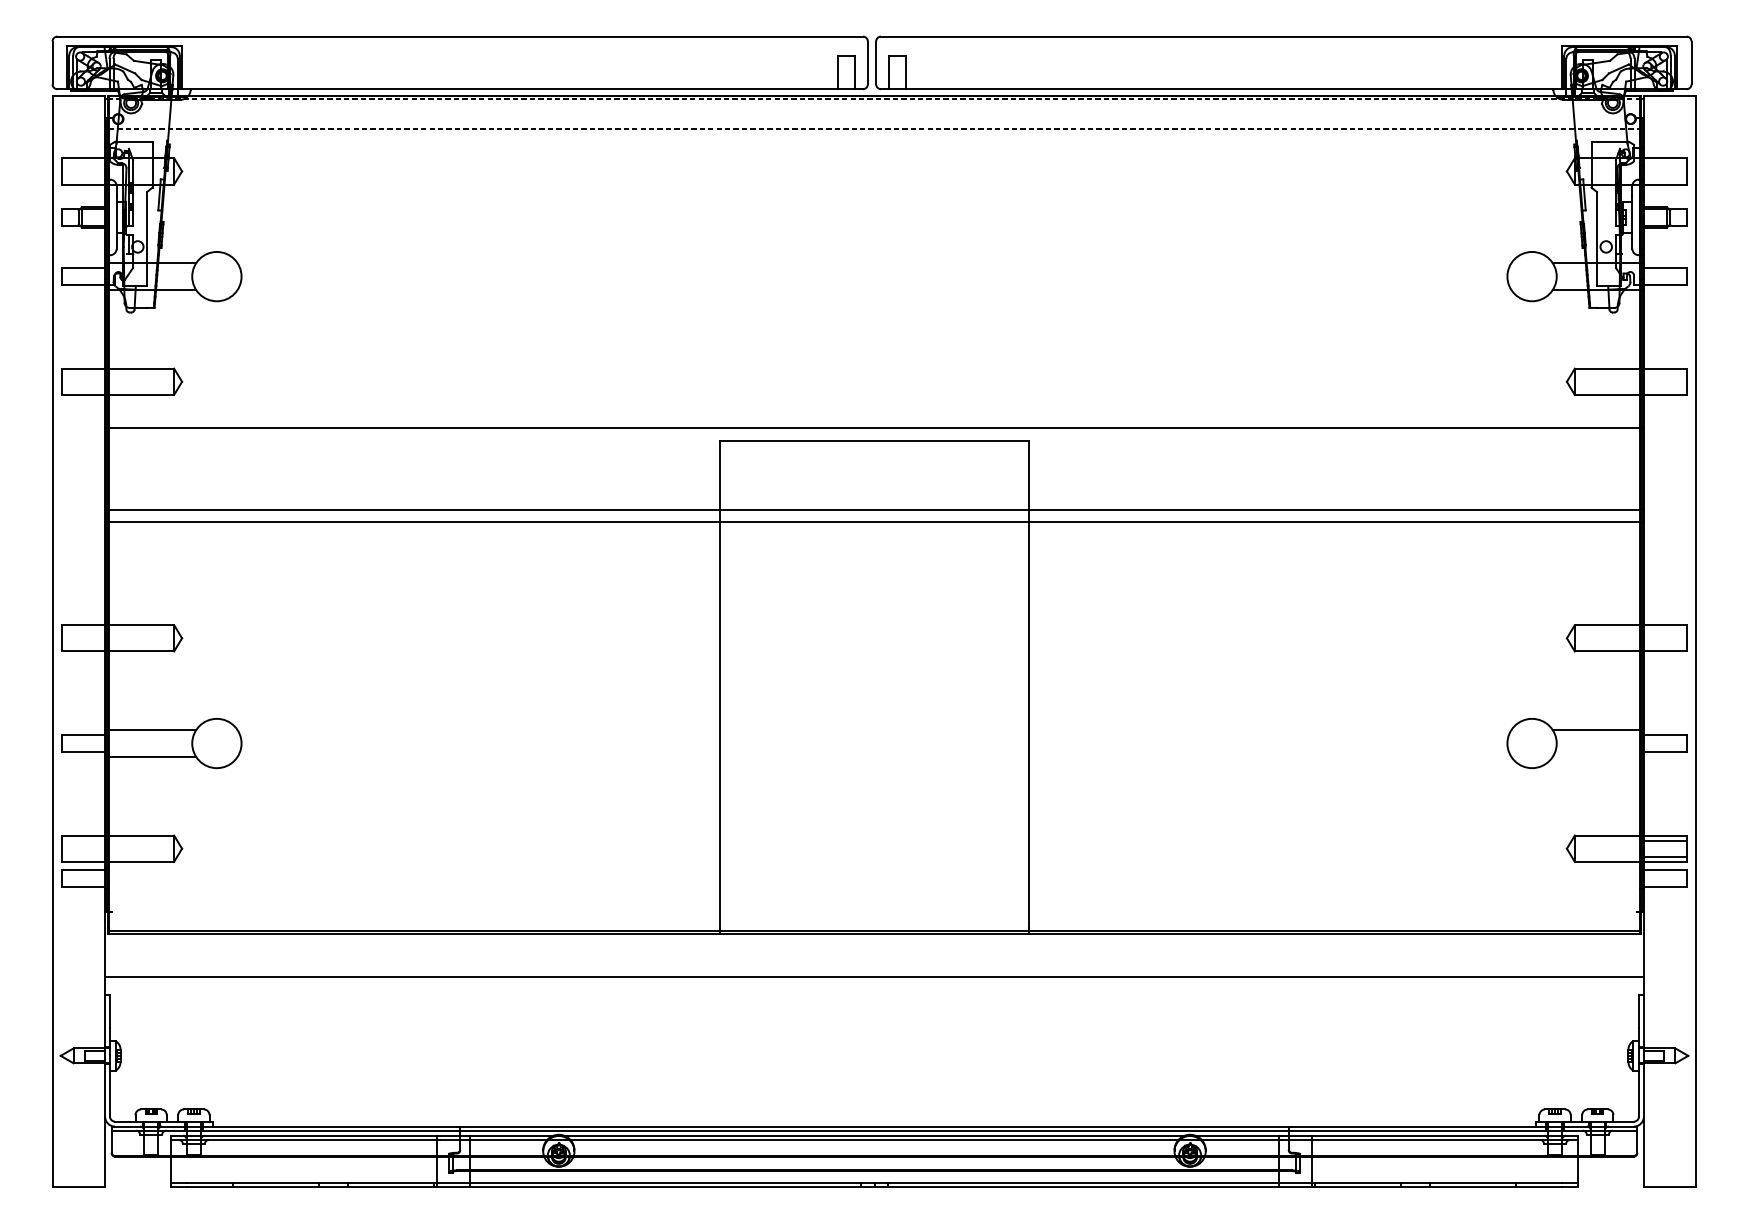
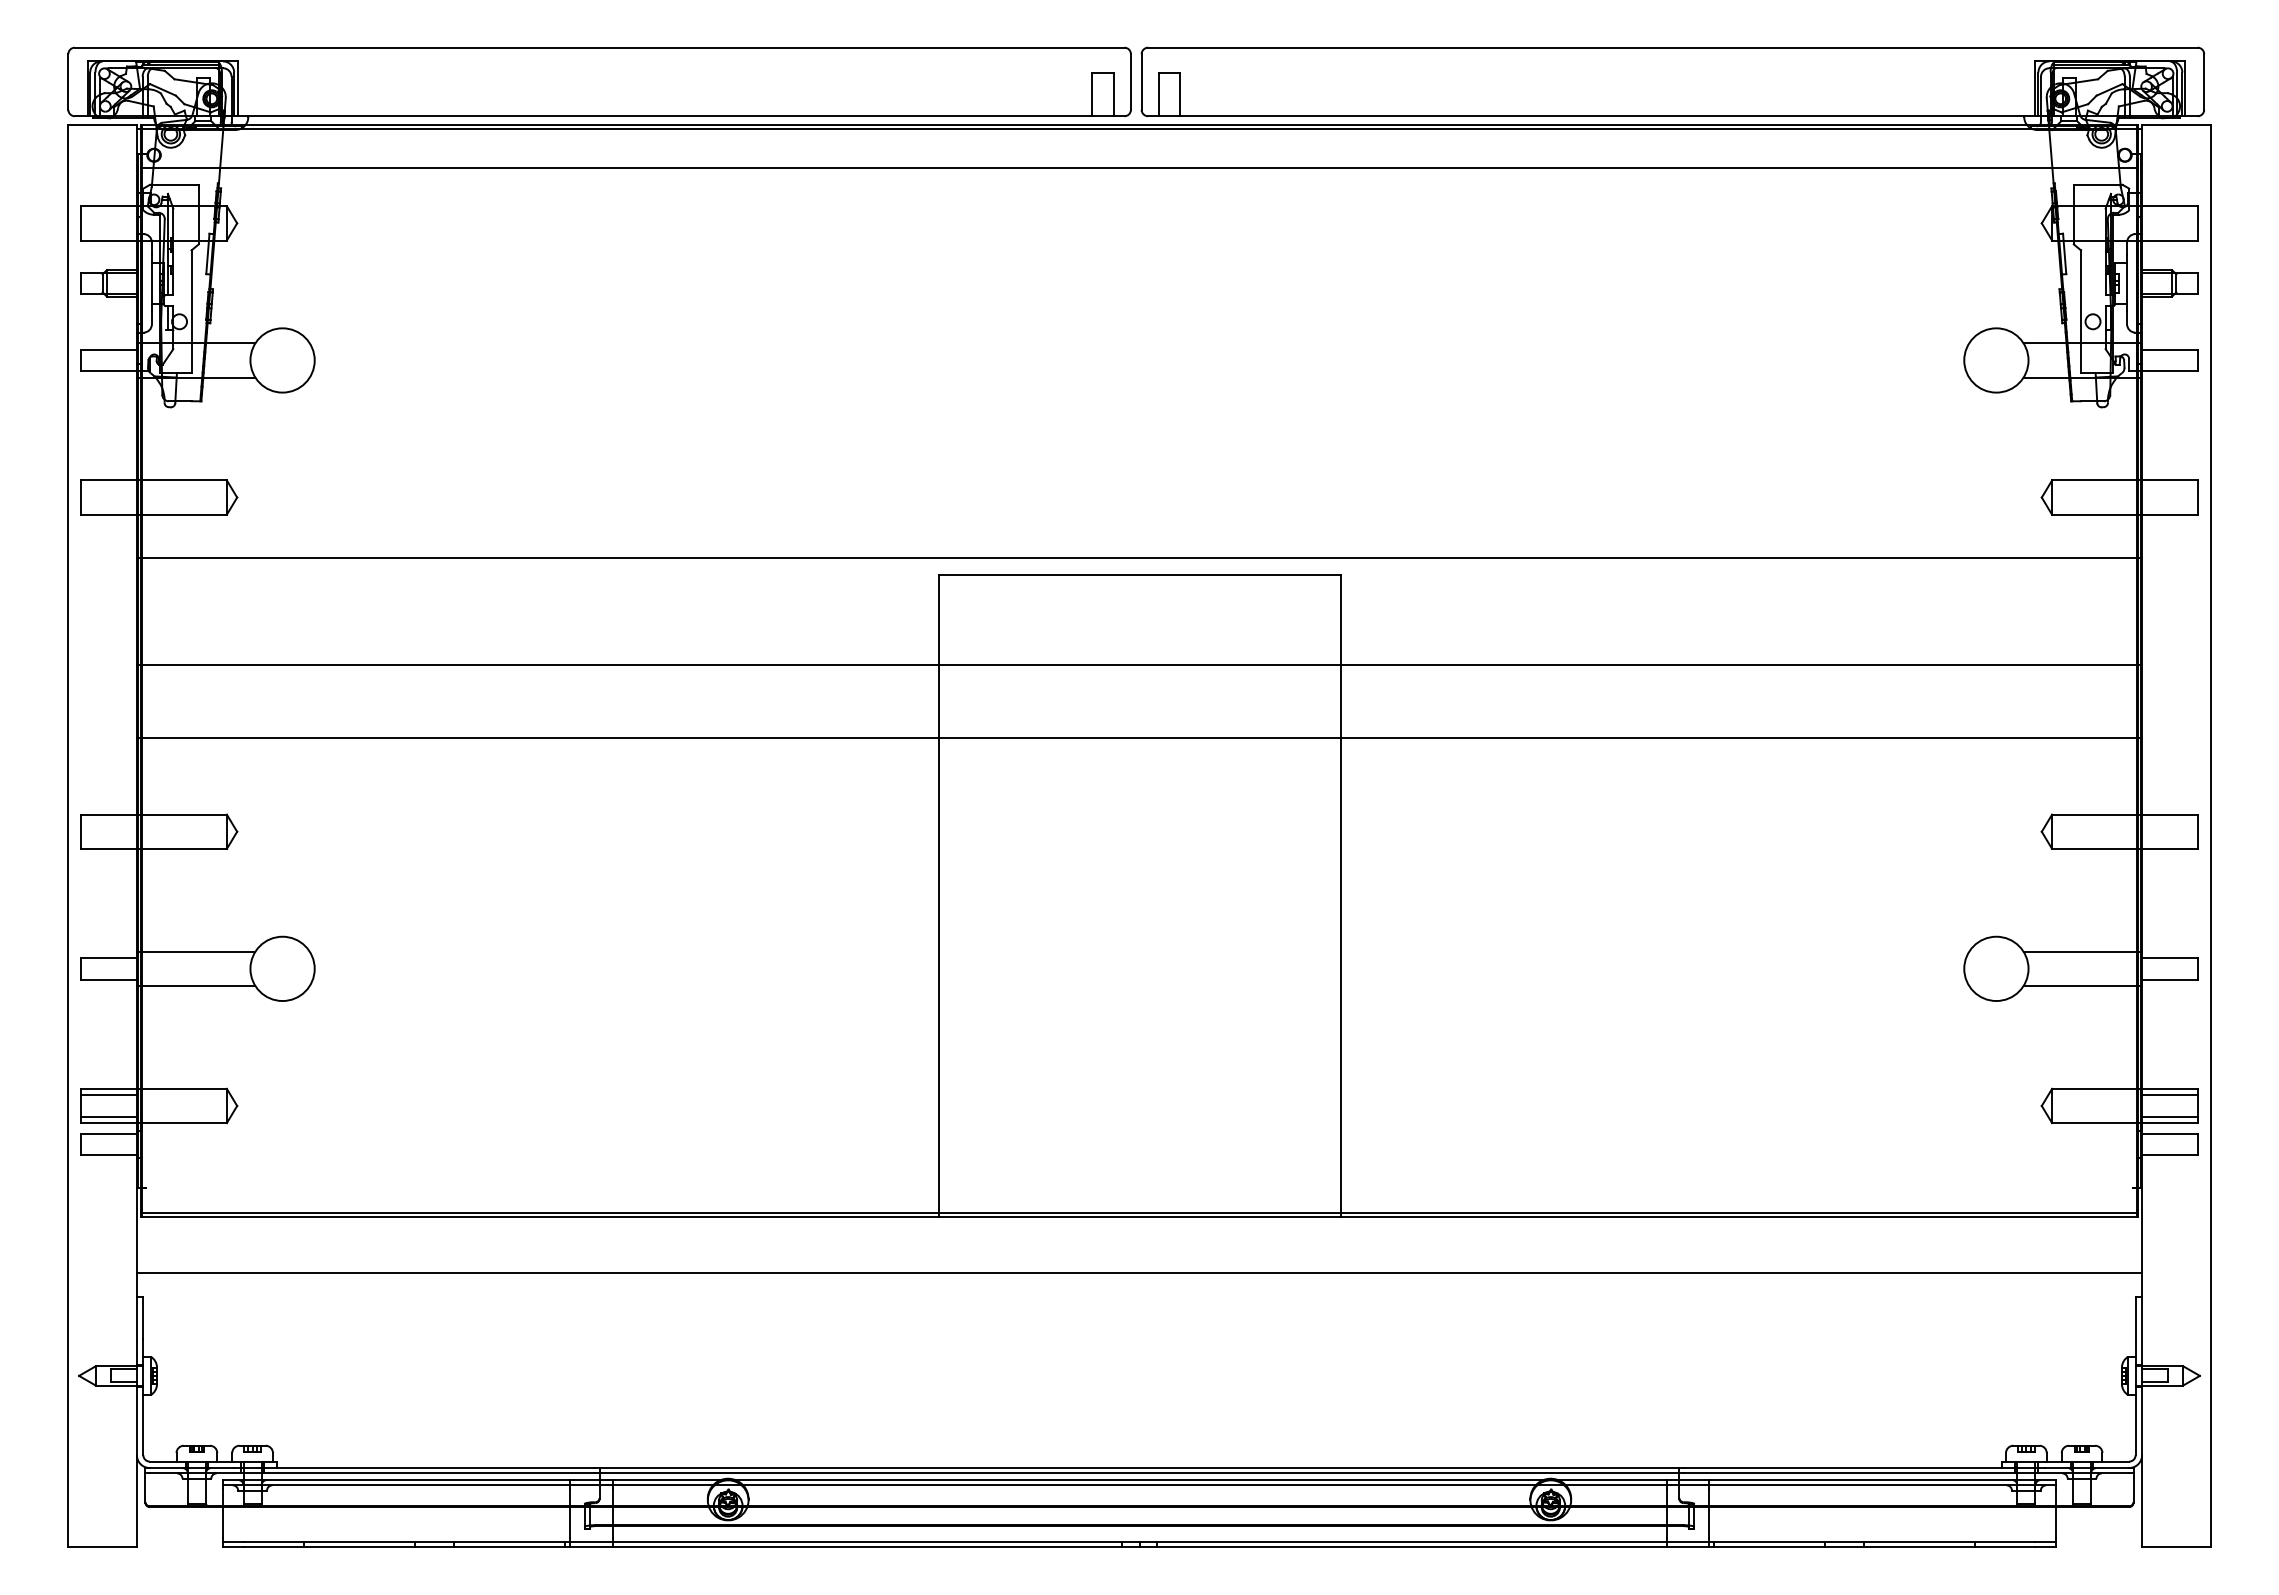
line: (874, 99) -> (1139, 129), dashed -> solid
line: (875, 129) -> (1140, 168), dashed -> solid
line: (874, 522) -> (1139, 737), moved
line: (1598, 757) -> (2082, 986), added
line: (83, 840) -> (108, 1095), added
line: (83, 856) -> (108, 1116), added

